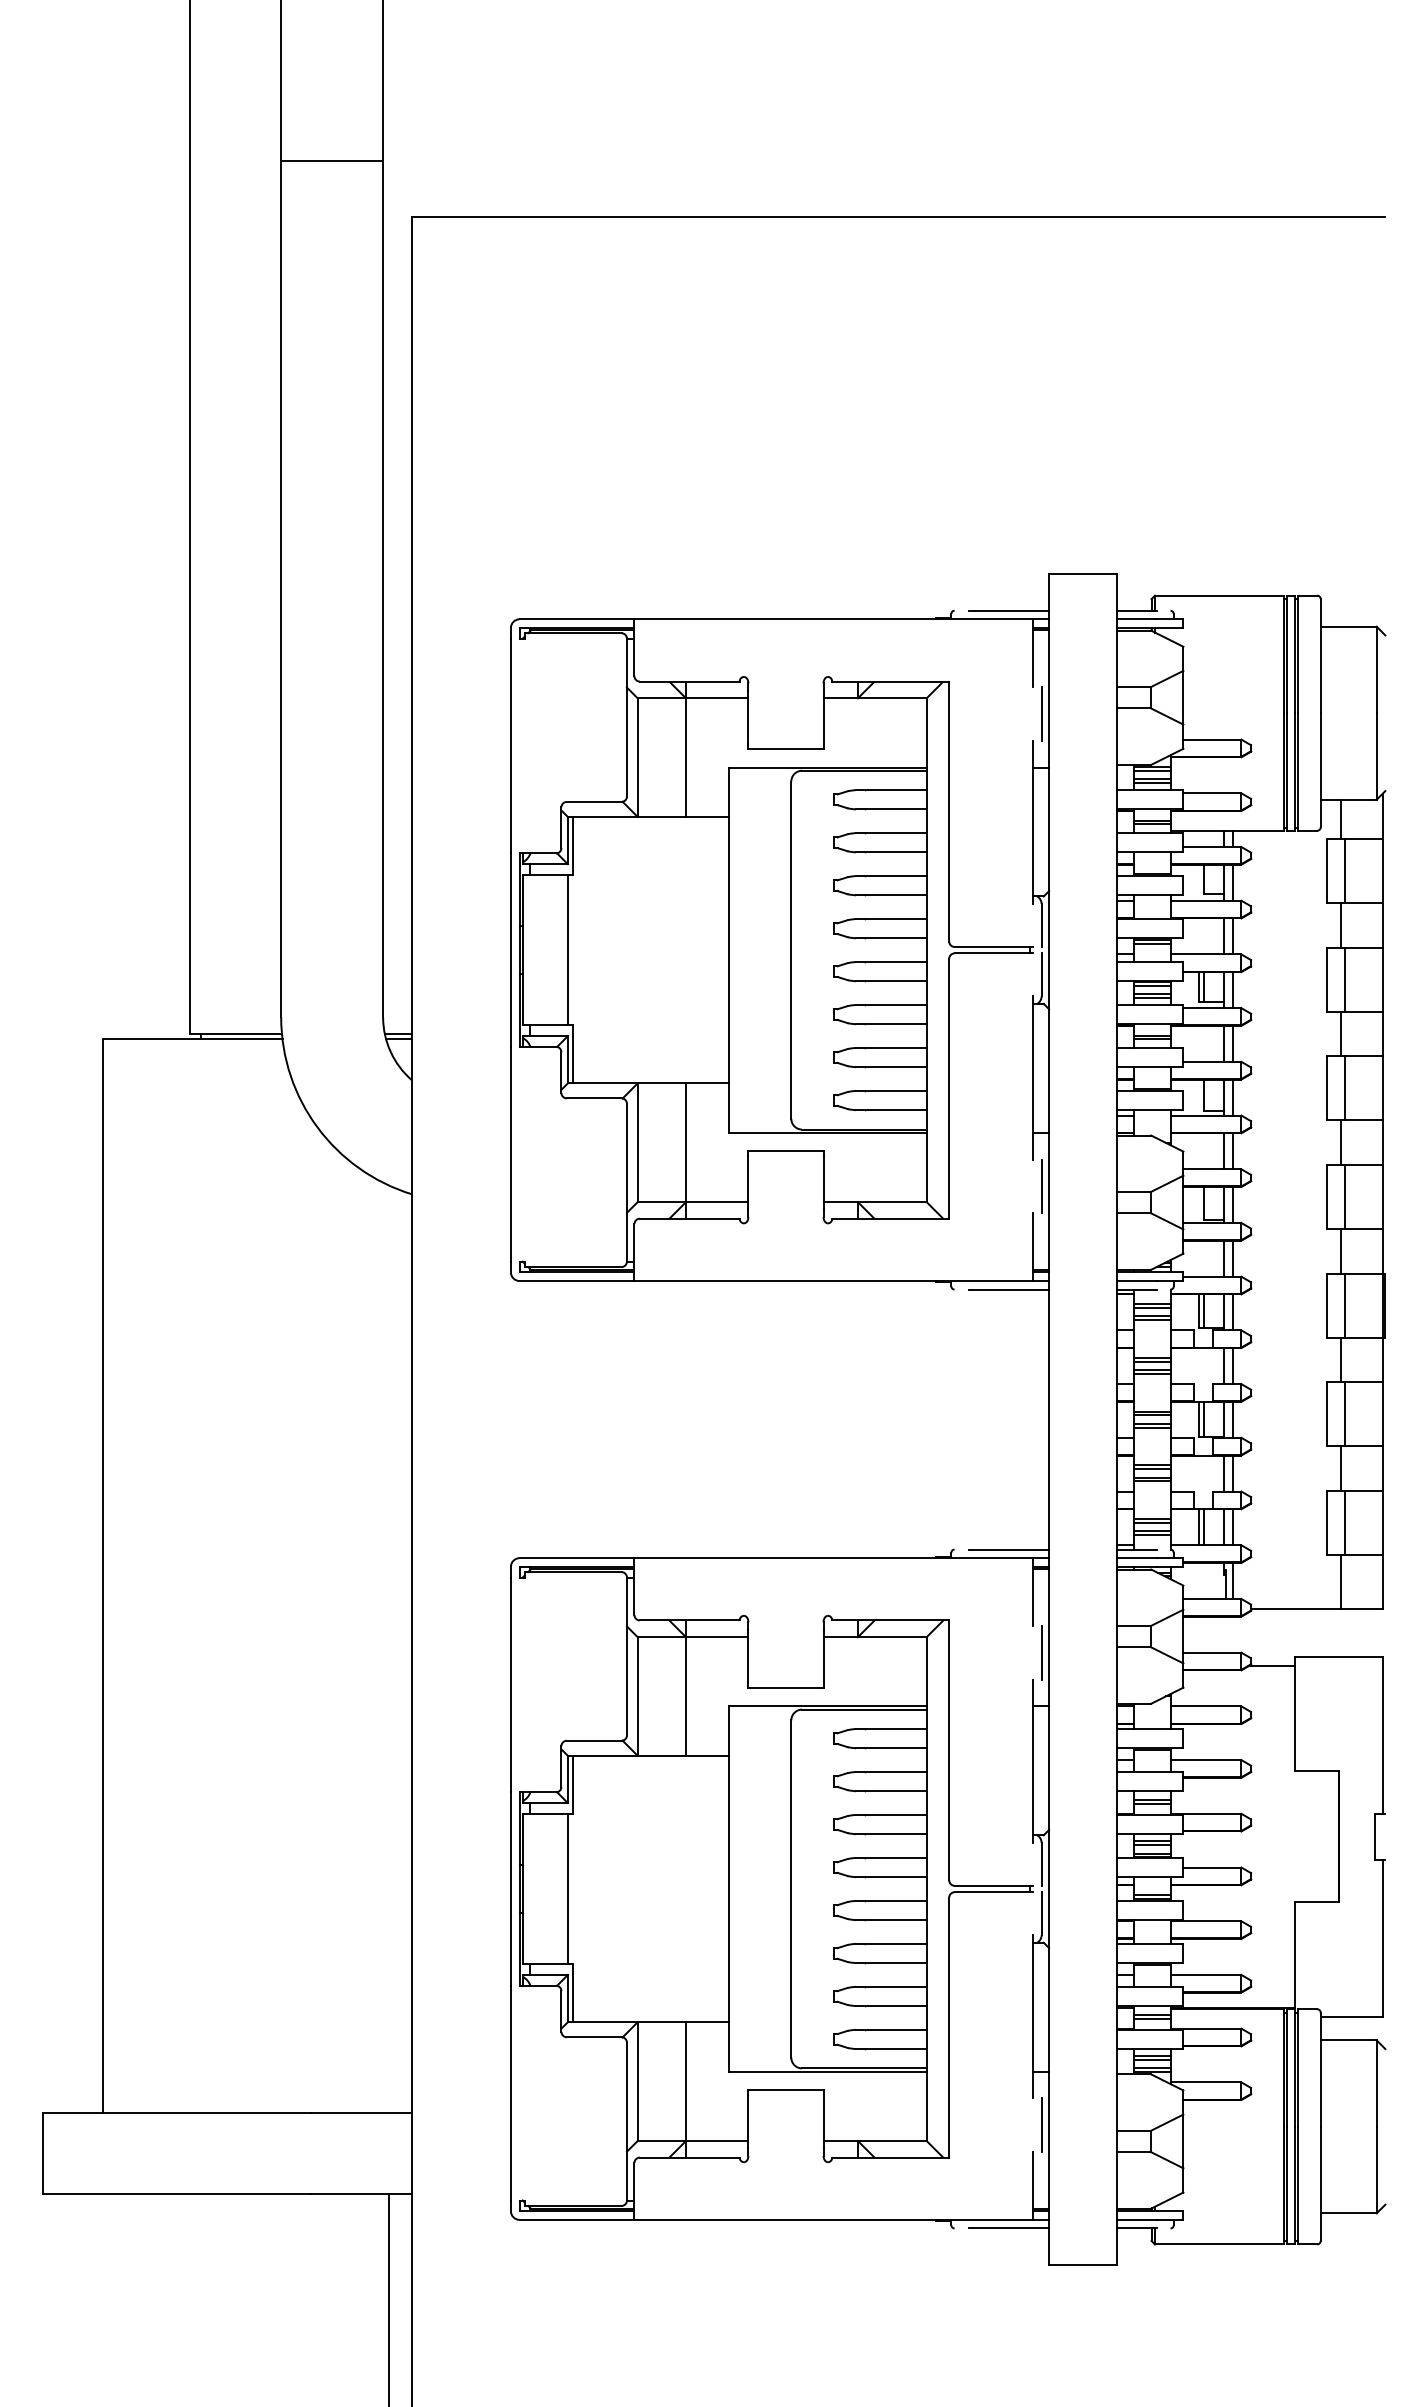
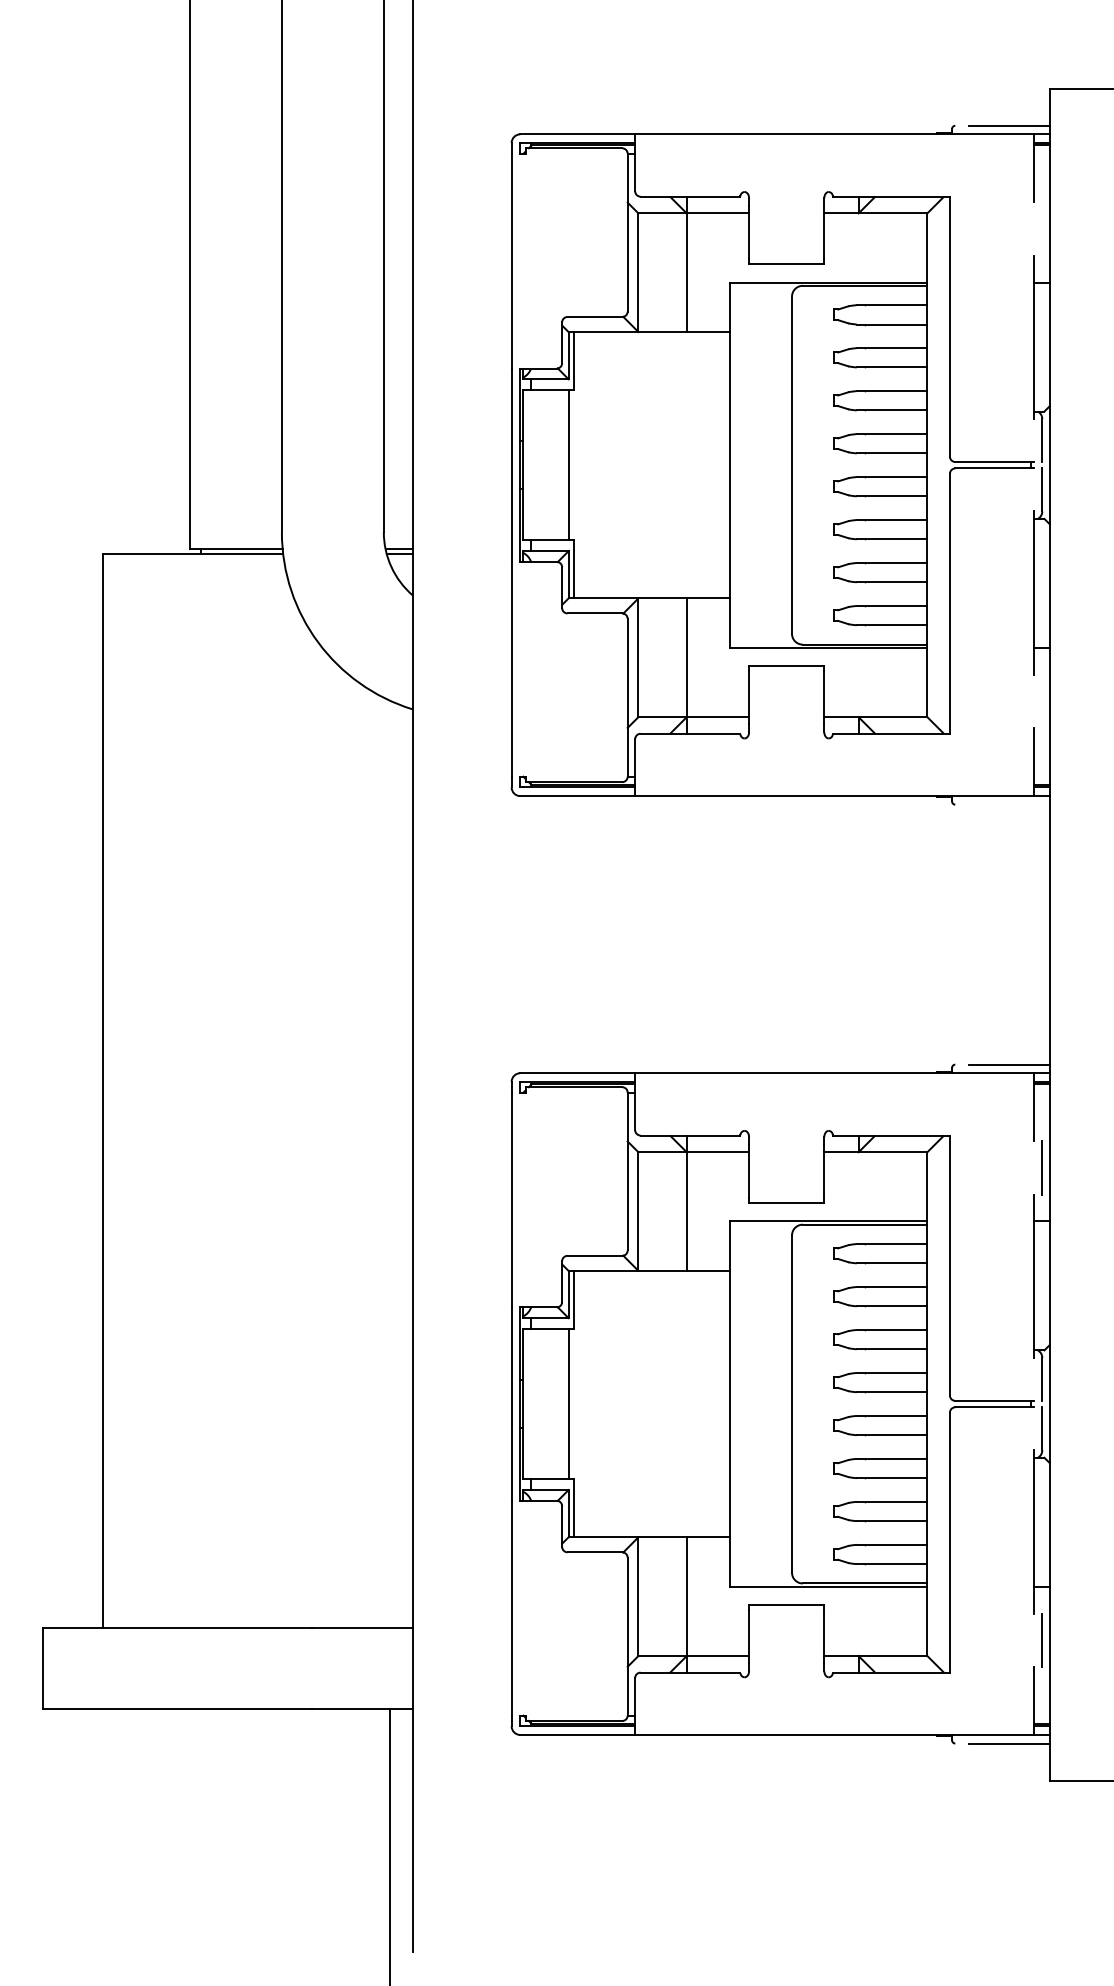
line: (1041, 713) -> (1042, 228), removed
line: (1041, 1186) -> (1042, 701), removed
line: (1008, 1289) -> (1009, 804), removed

